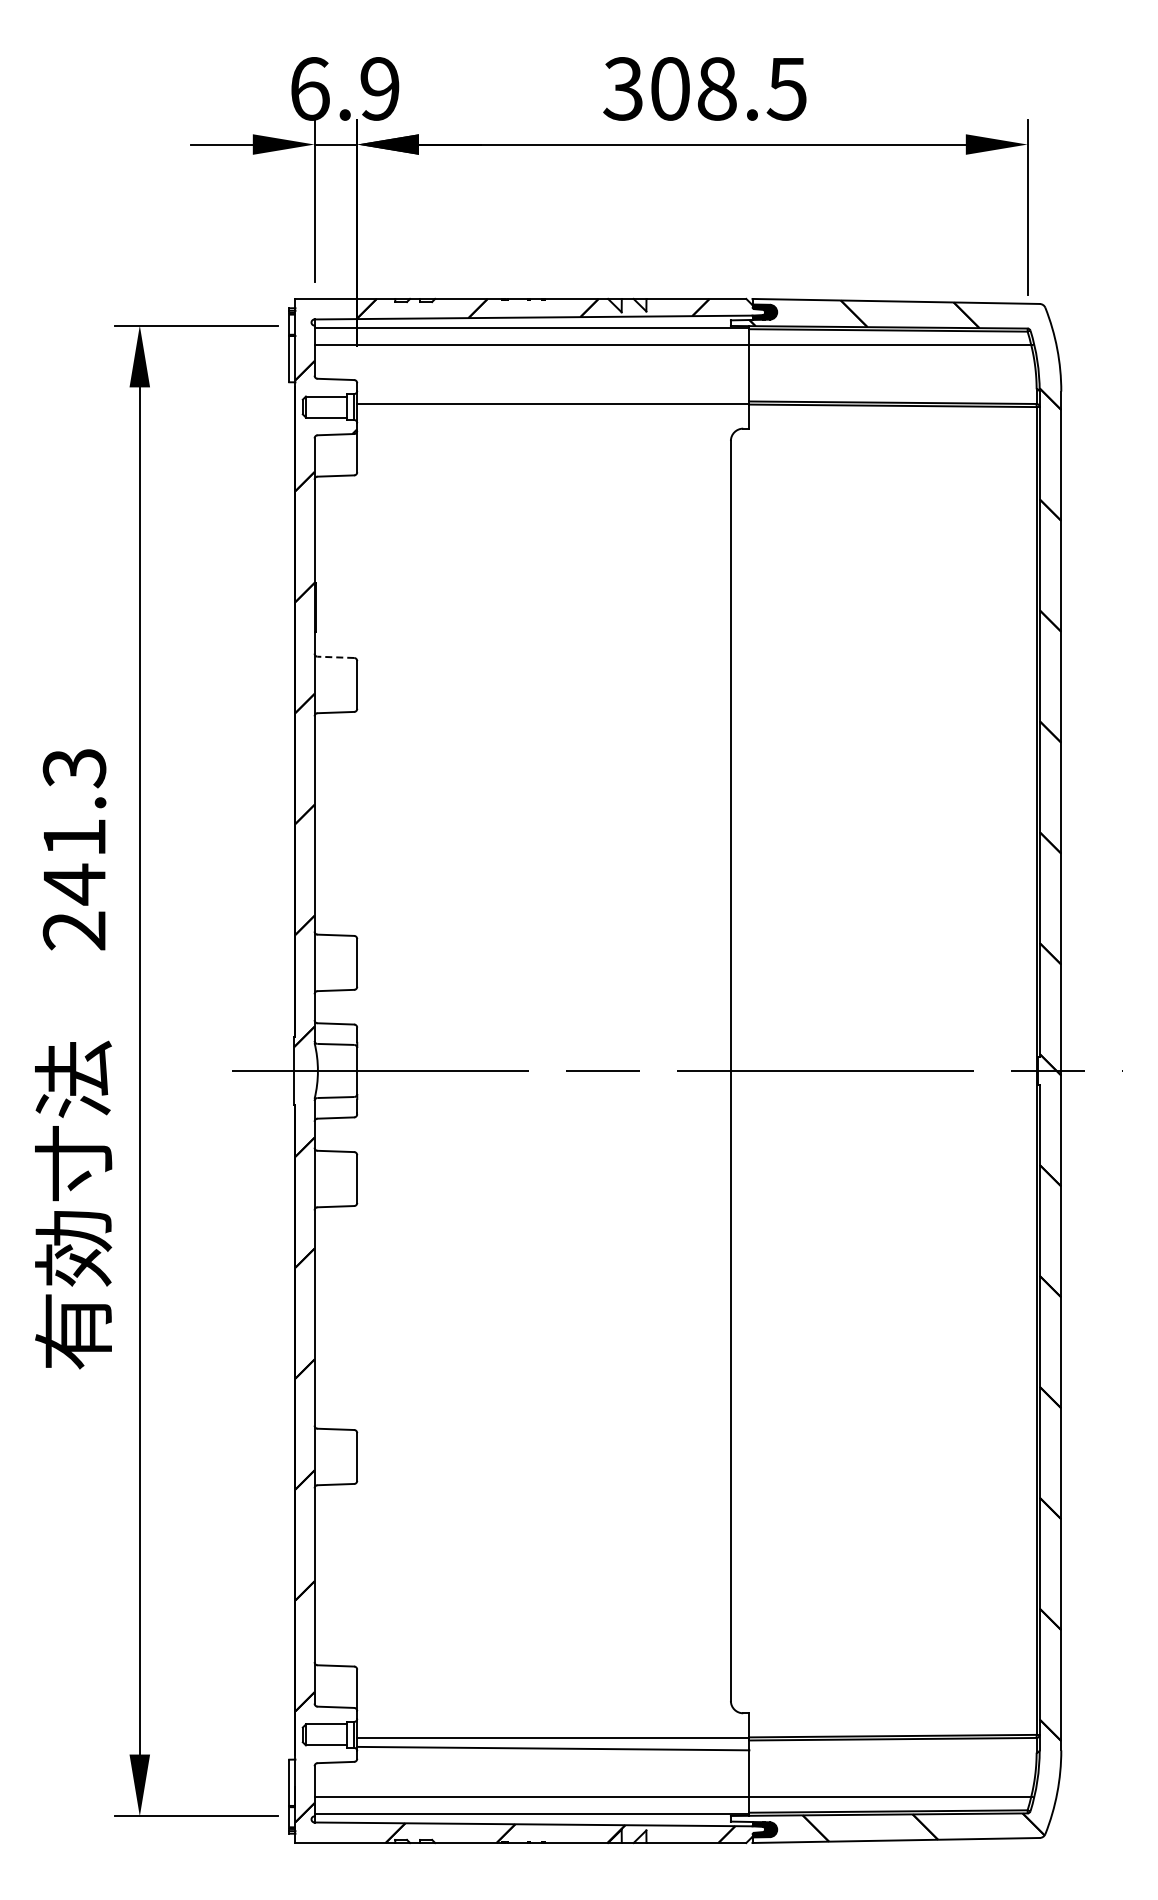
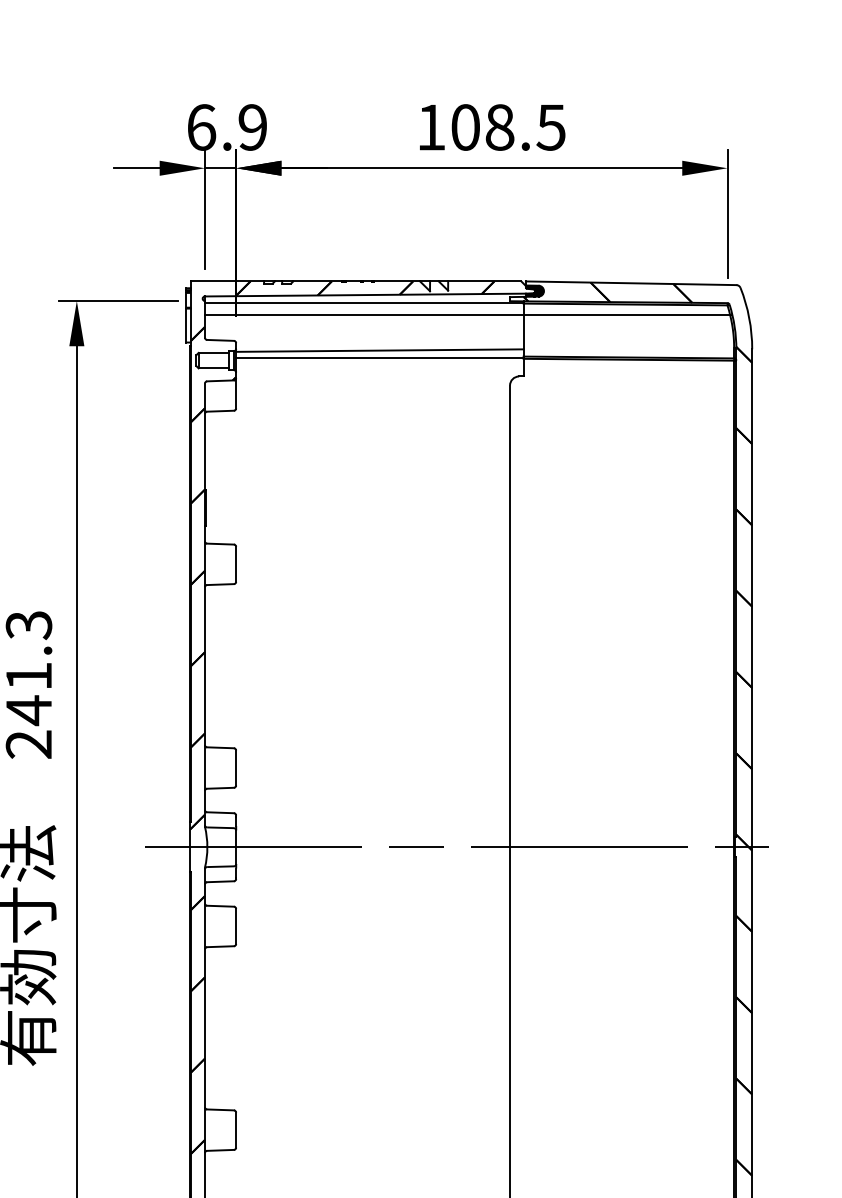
text: (622, 88) -> (430, 127), 308.5 -> 108.5
line: (553, 393) -> (380, 350), added
line: (335, 657) -> (220, 544), dashed -> solid

